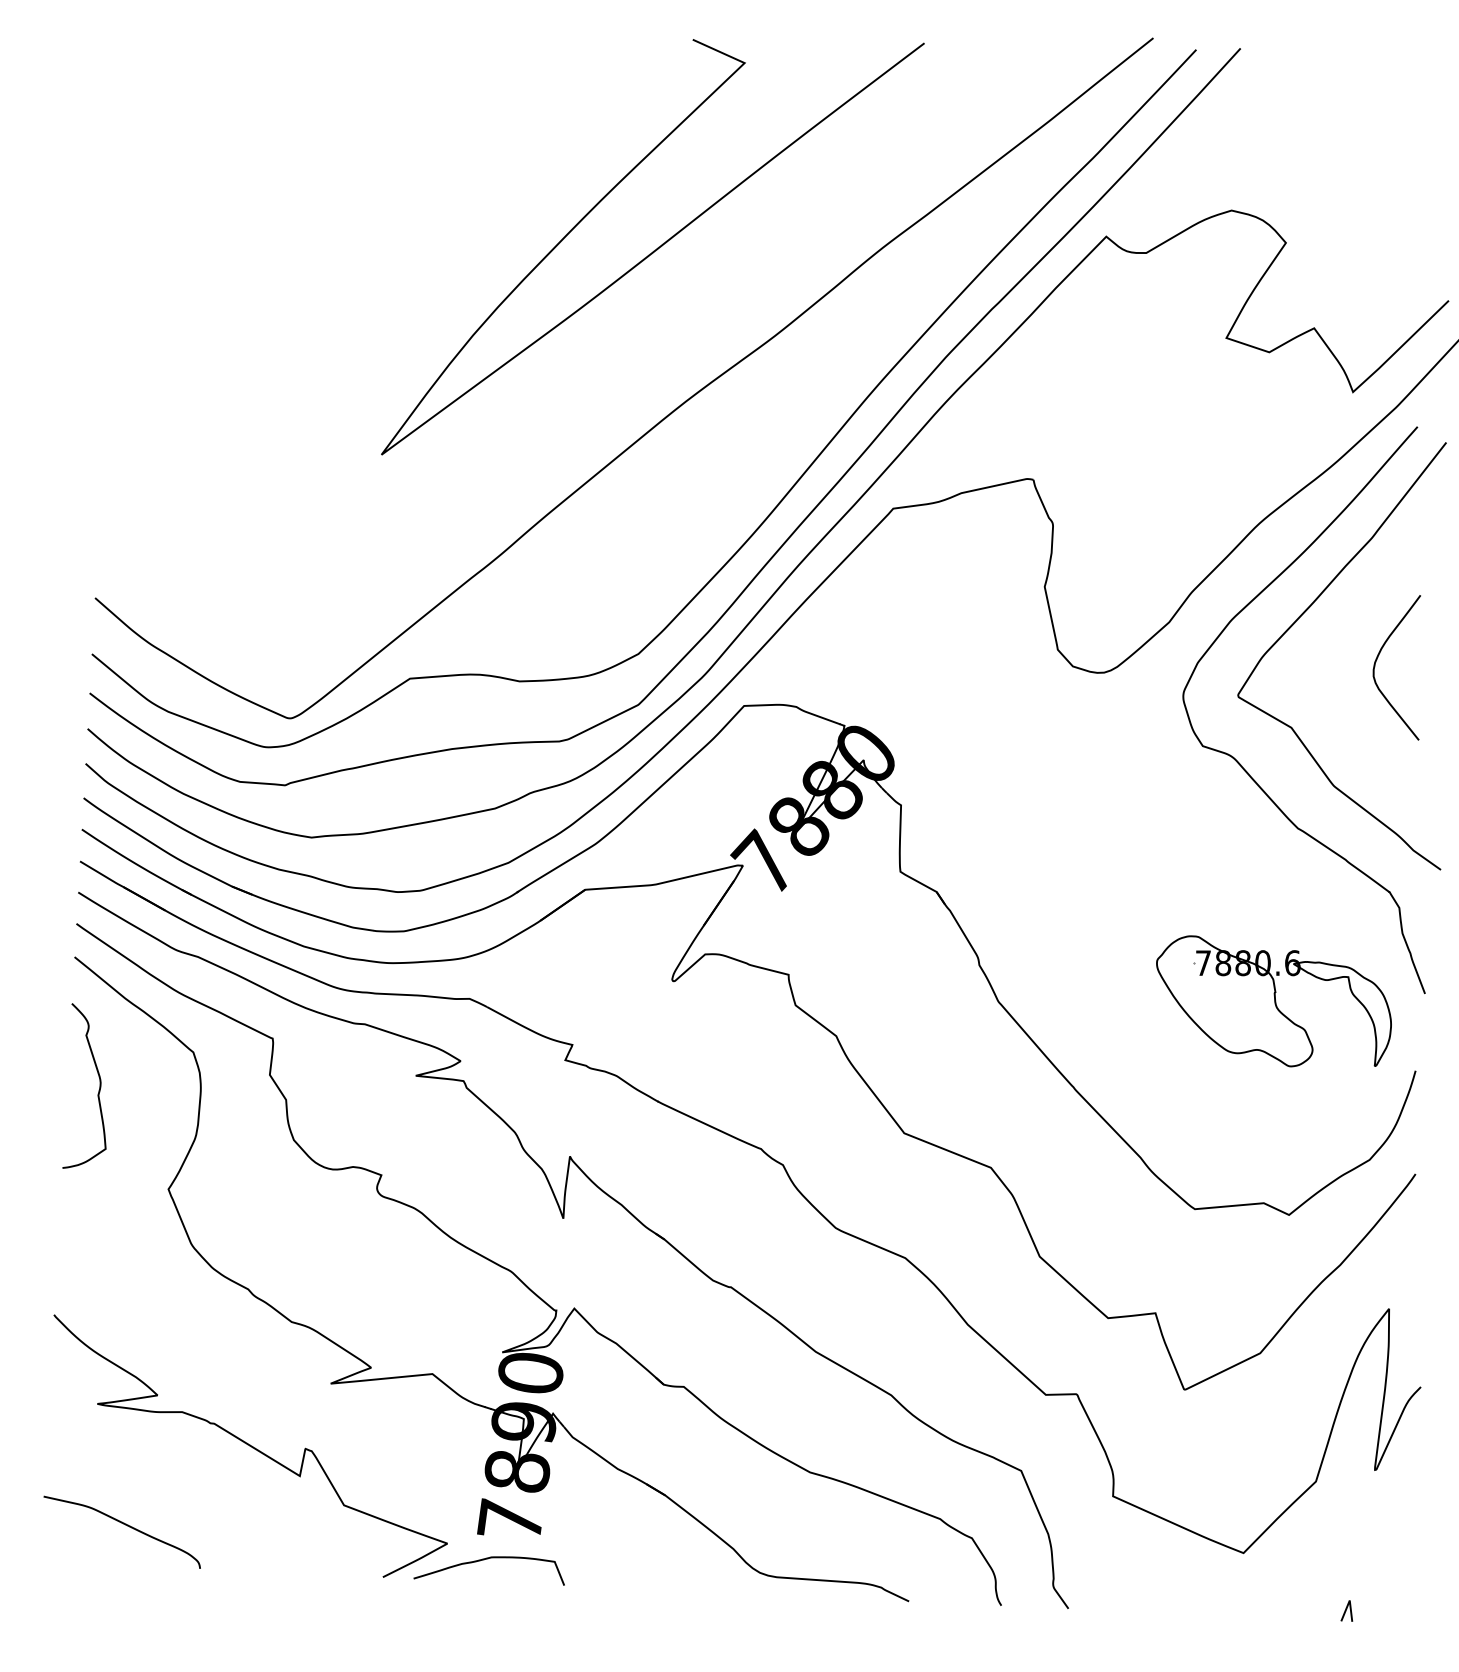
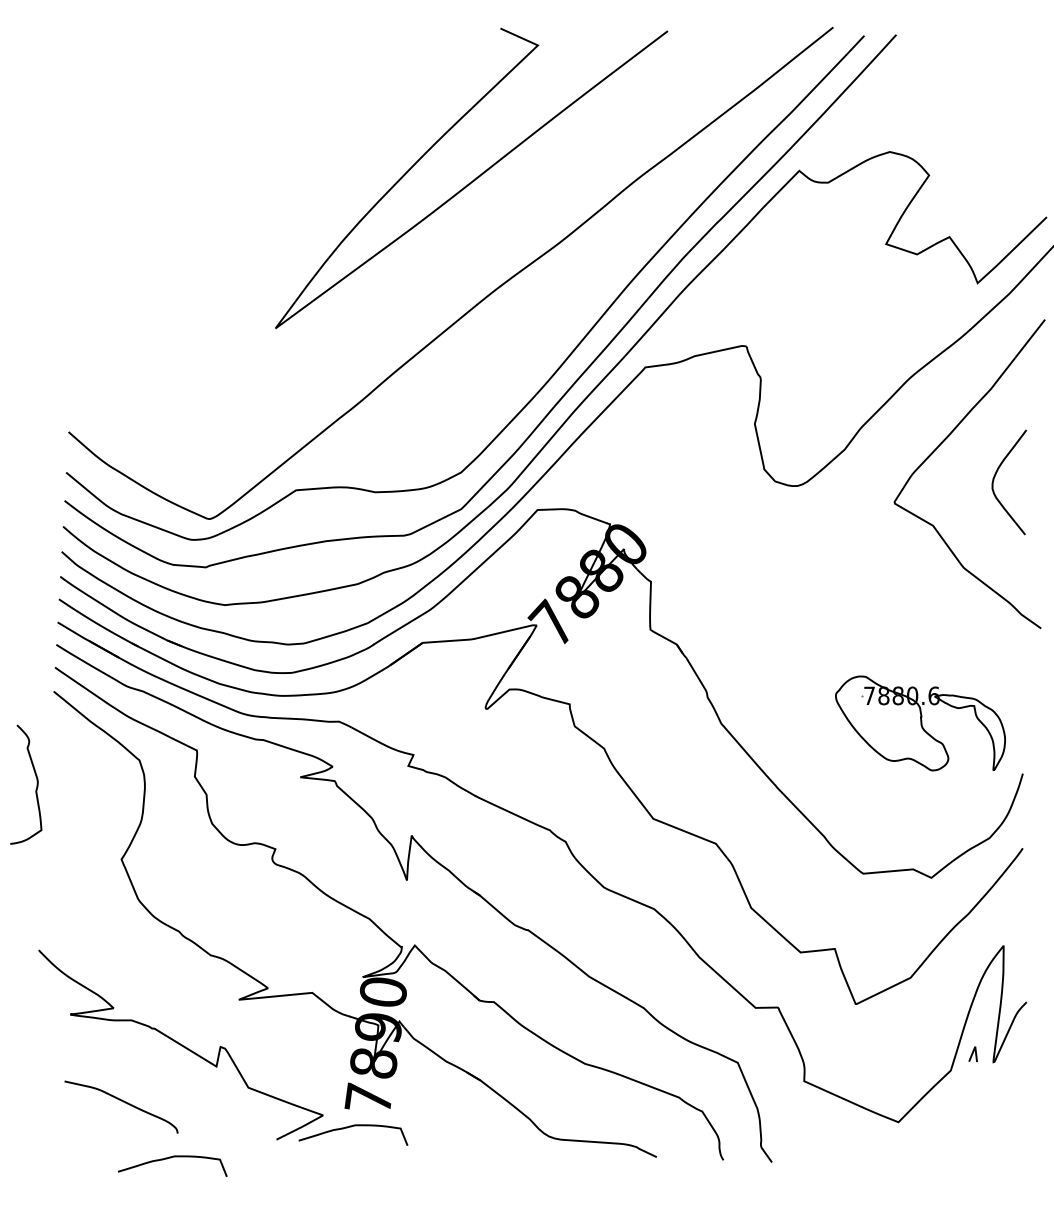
part: (1241, 764) -> (897, 552), removed
curve: (98, 1090) -> (36, 787), moved
curve: (125, 1525) -> (123, 1102), moved
curve: (234, 1603) -> (169, 1158), added
line: (1346, 1610) -> (972, 1053), moved

